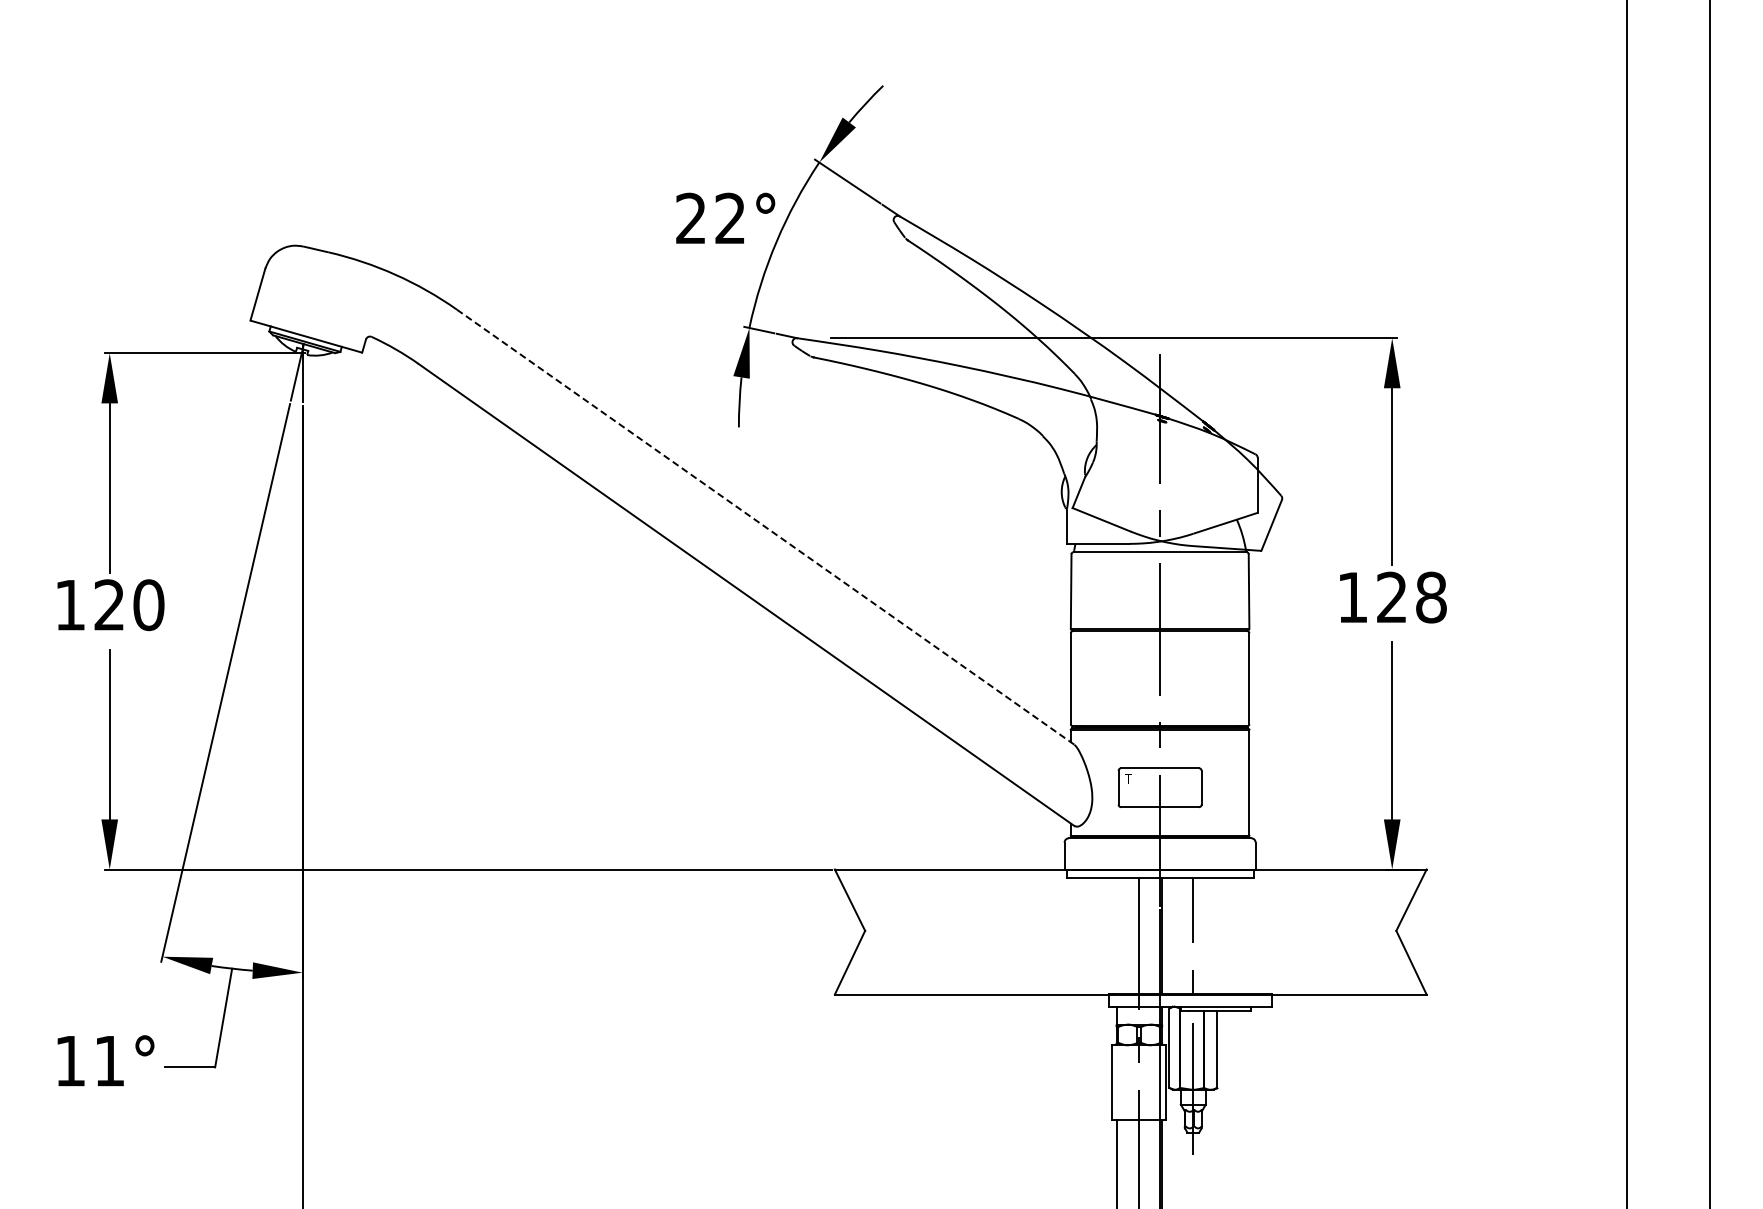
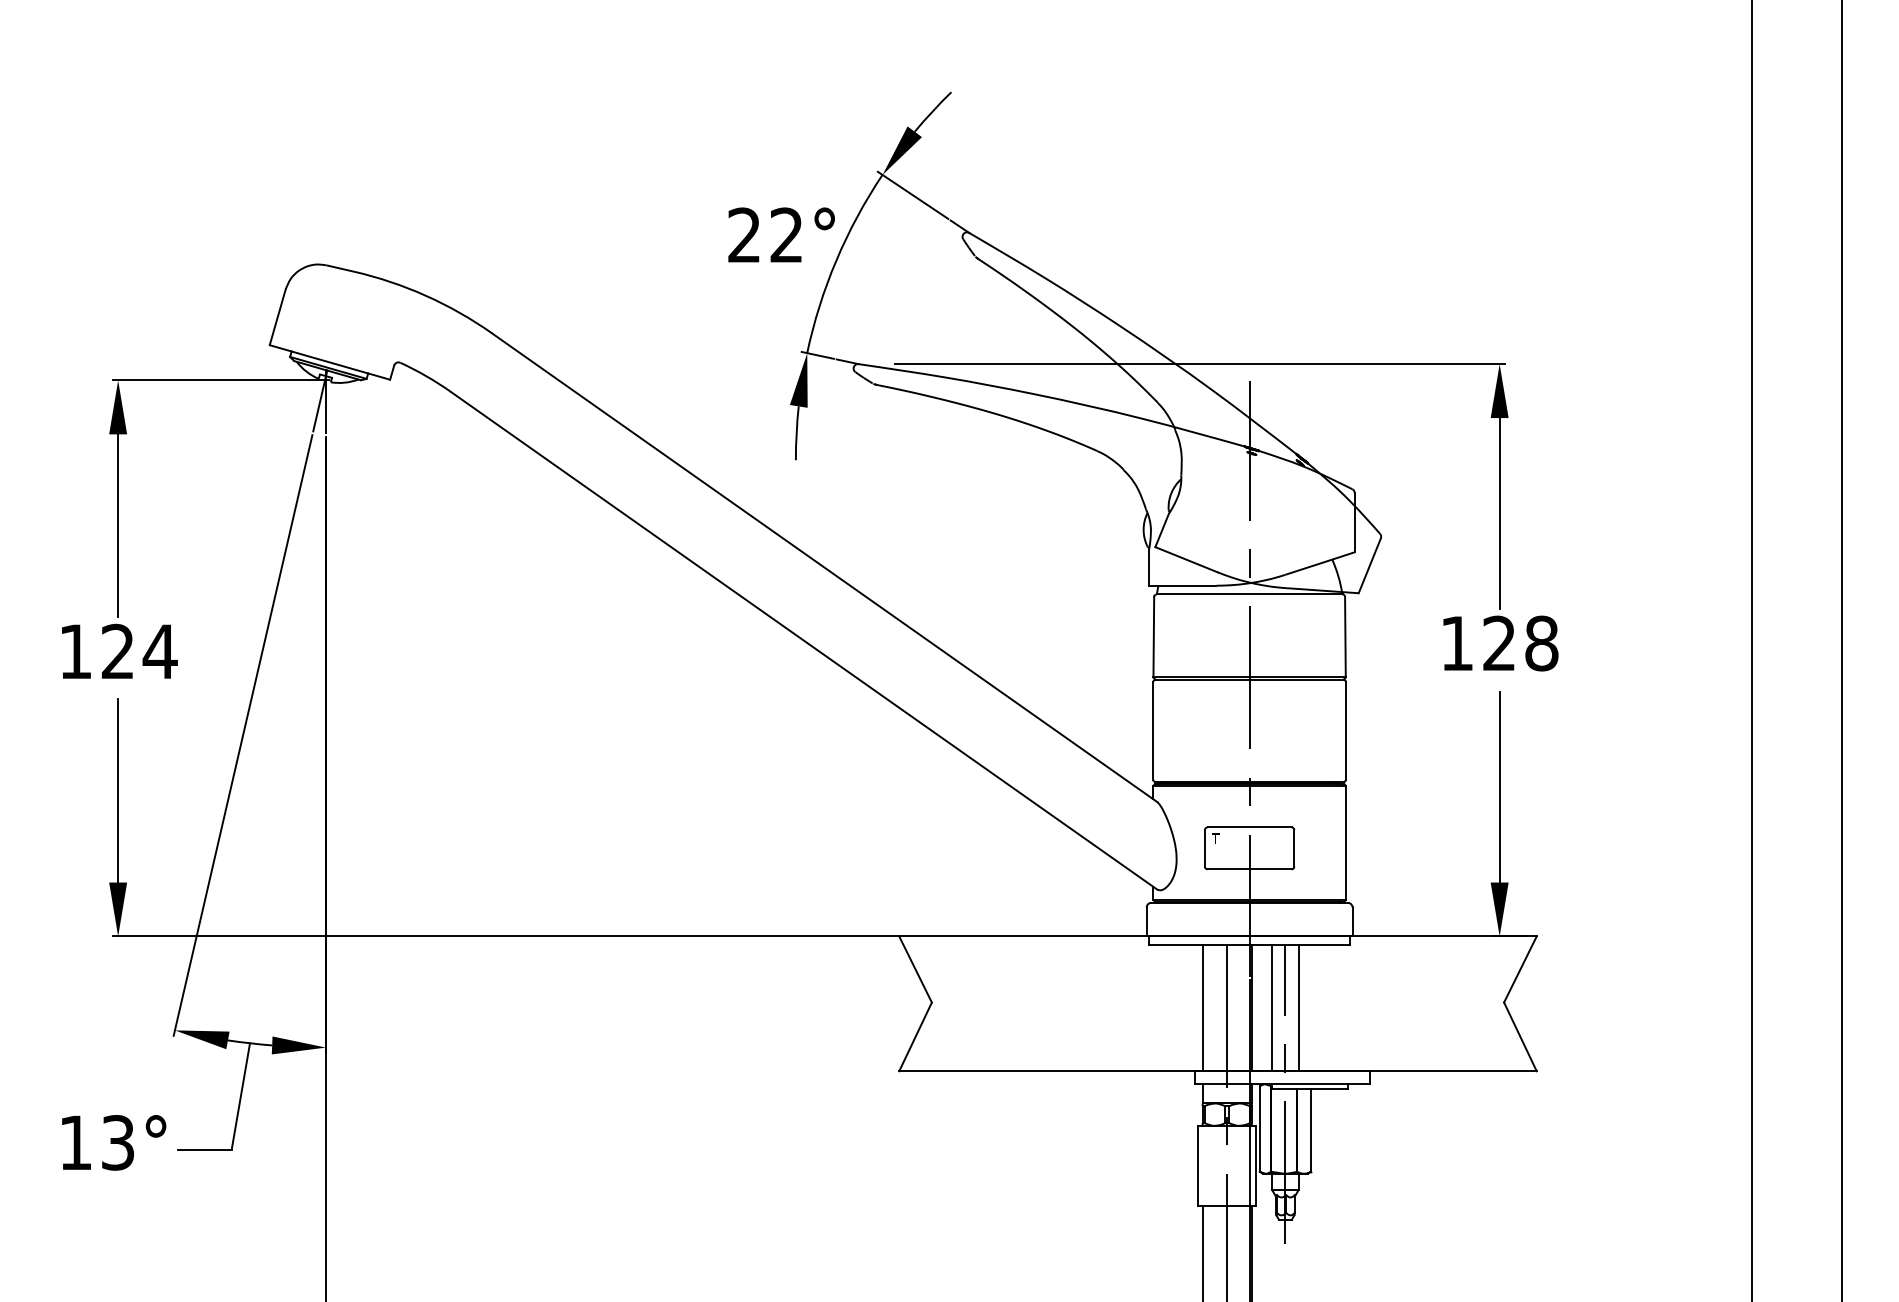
line: (765, 527) -> (824, 568), dashed -> solid
text: (148, 605) -> (159, 652), 120 -> 124
line: (1116, 935) -> (1202, 1007), added
line: (1180, 935) -> (1271, 1007), added
line: (1205, 935) -> (1298, 1007), added
text: (109, 1060) -> (117, 1142), 11° -> 13°

